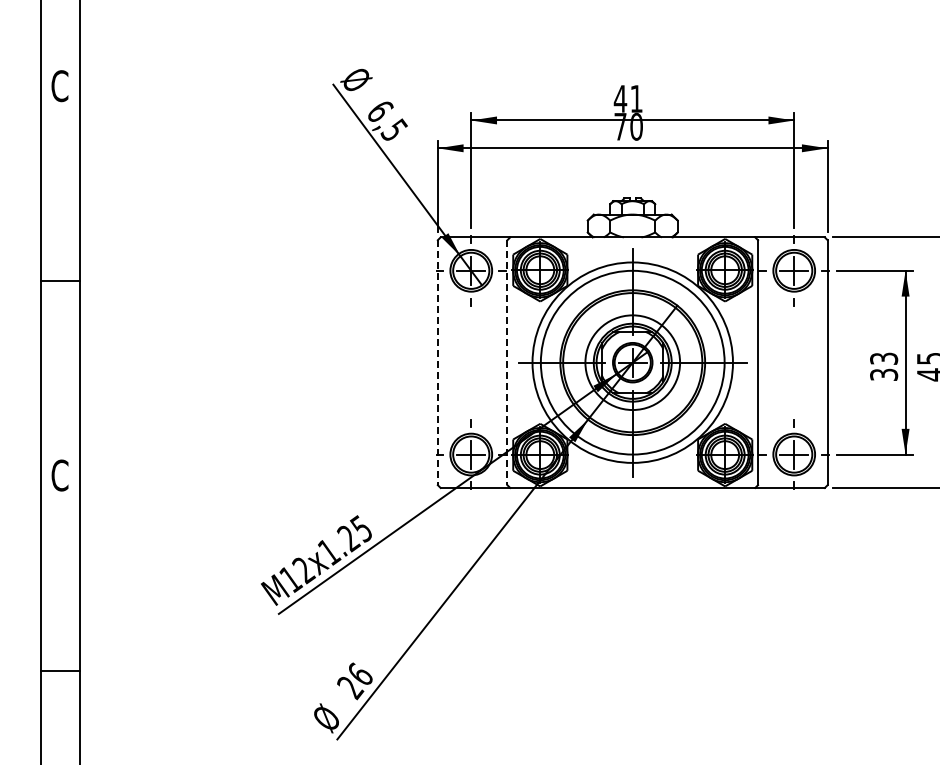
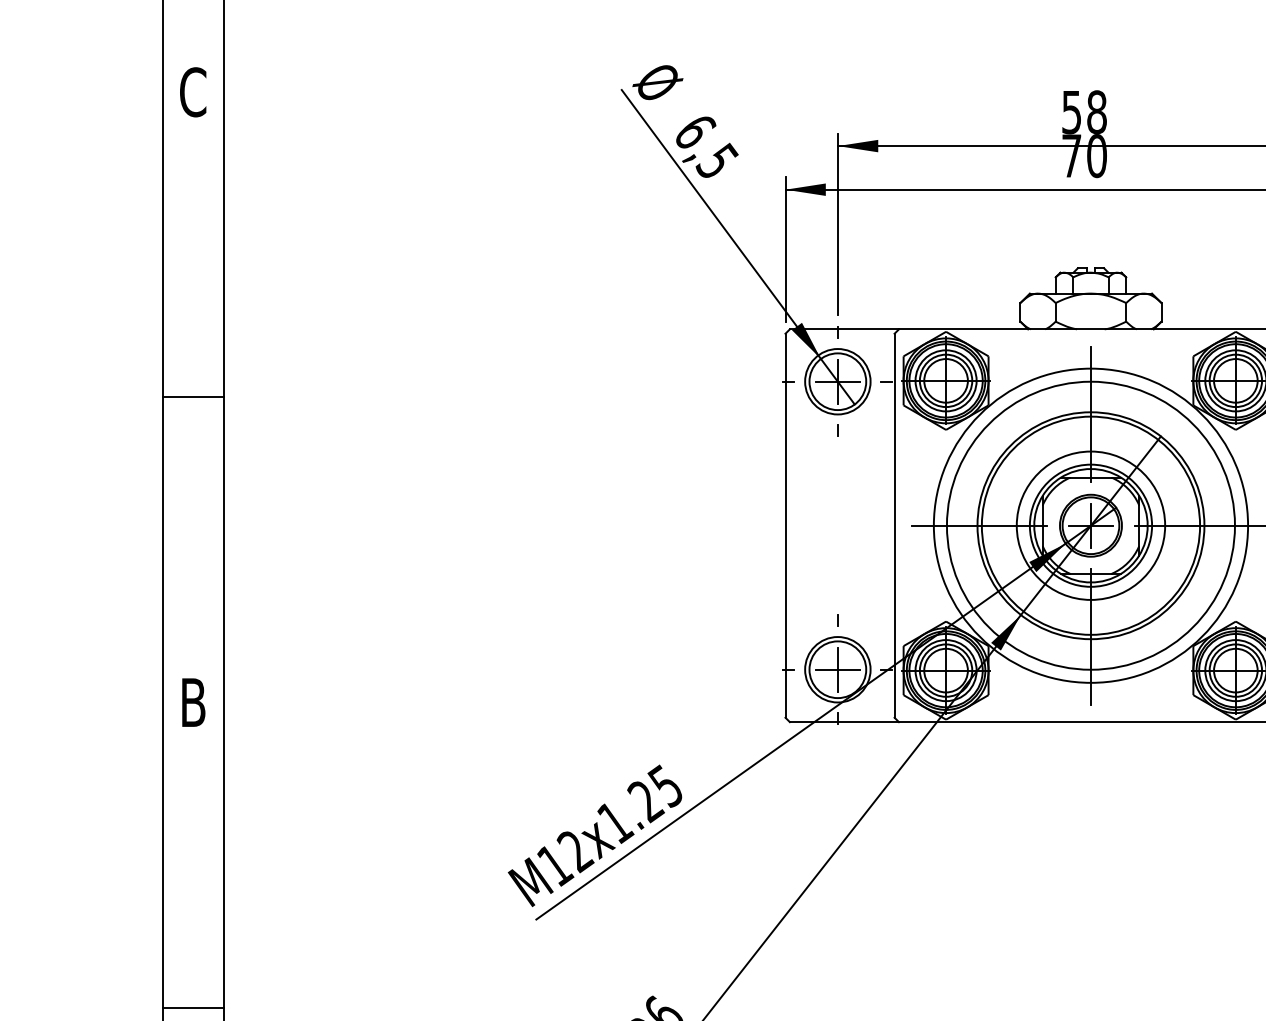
text: (627, 98) -> (1082, 111), 41 -> 58
line: (437, 362) -> (784, 525), dashed -> solid
line: (507, 362) -> (894, 525), dashed -> solid
text: (59, 475) -> (192, 702), C -> B

